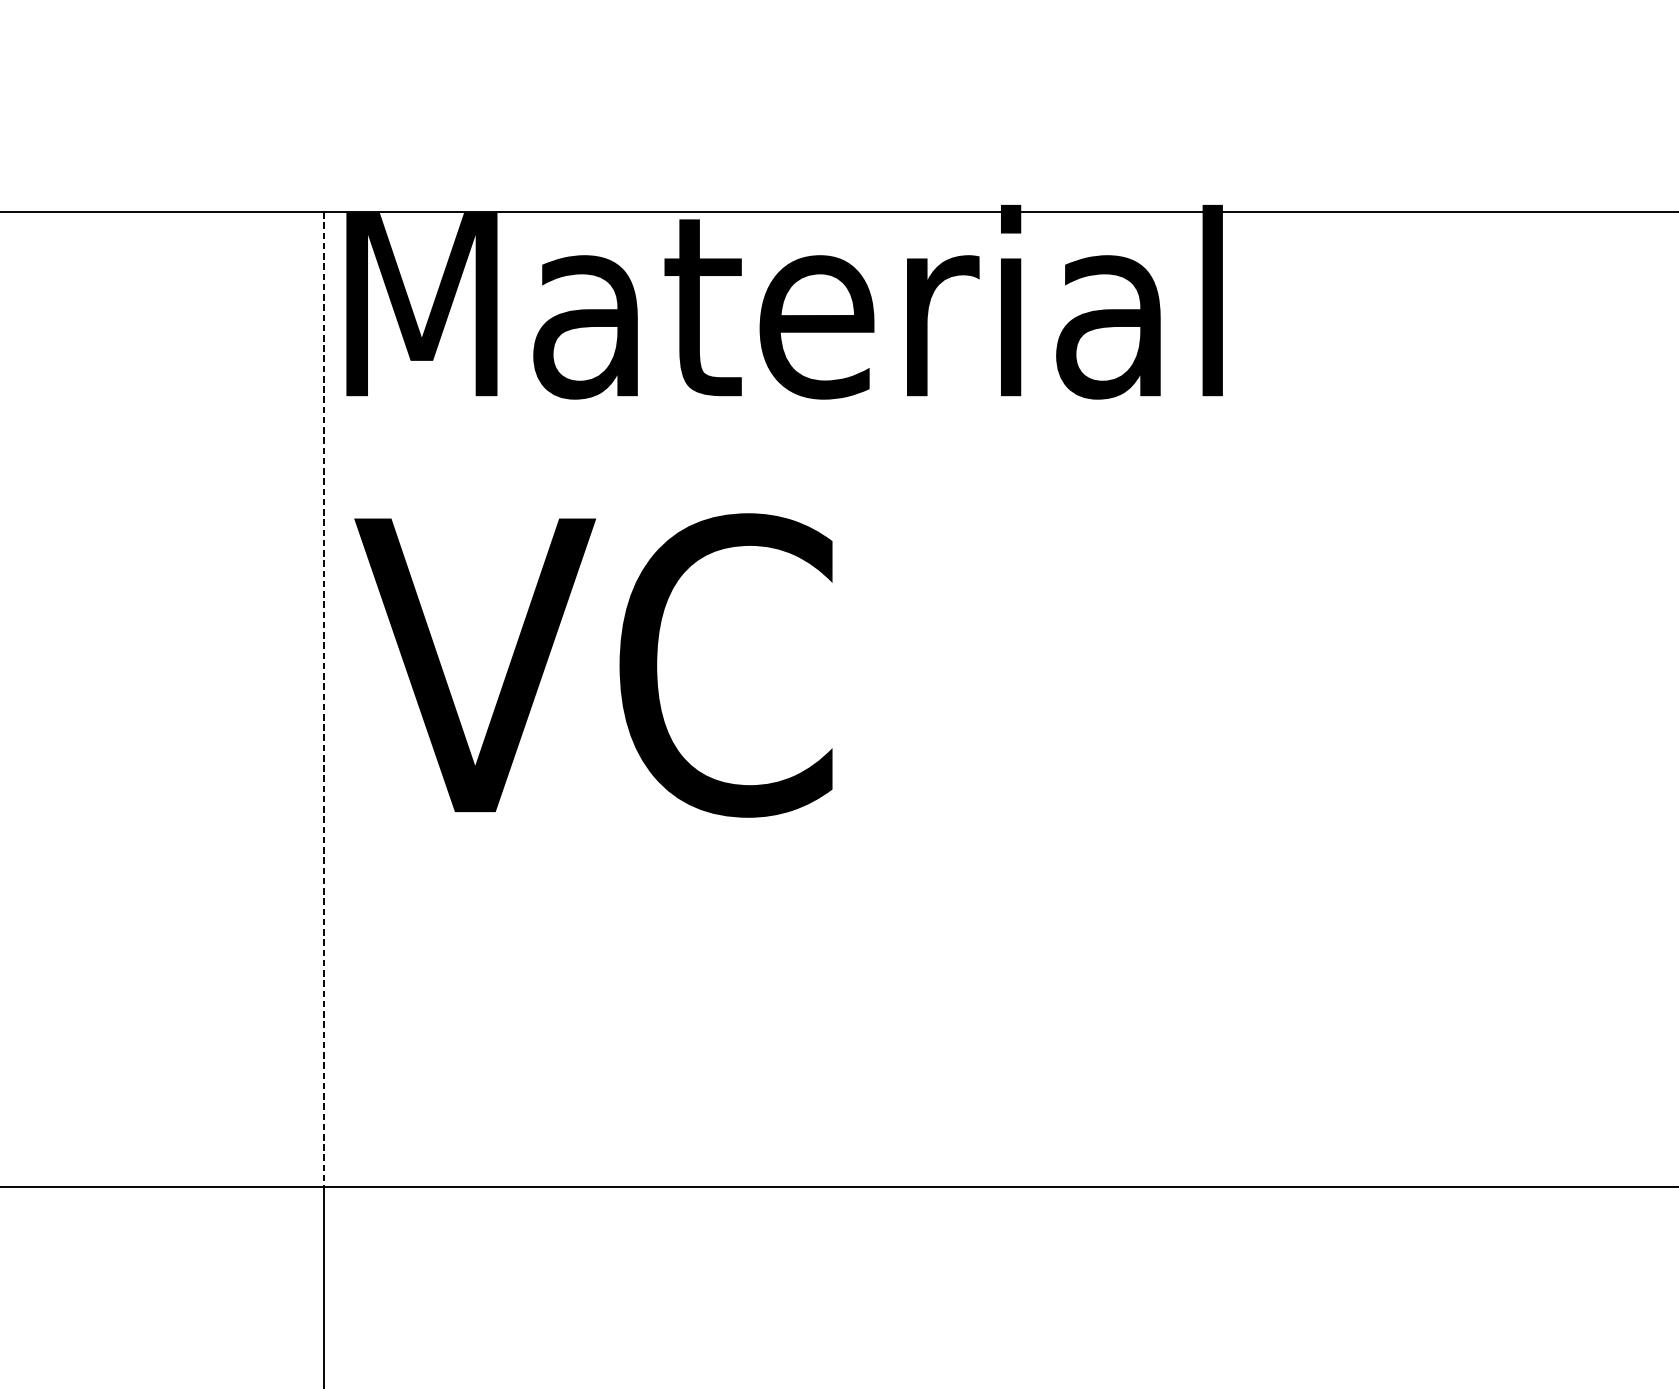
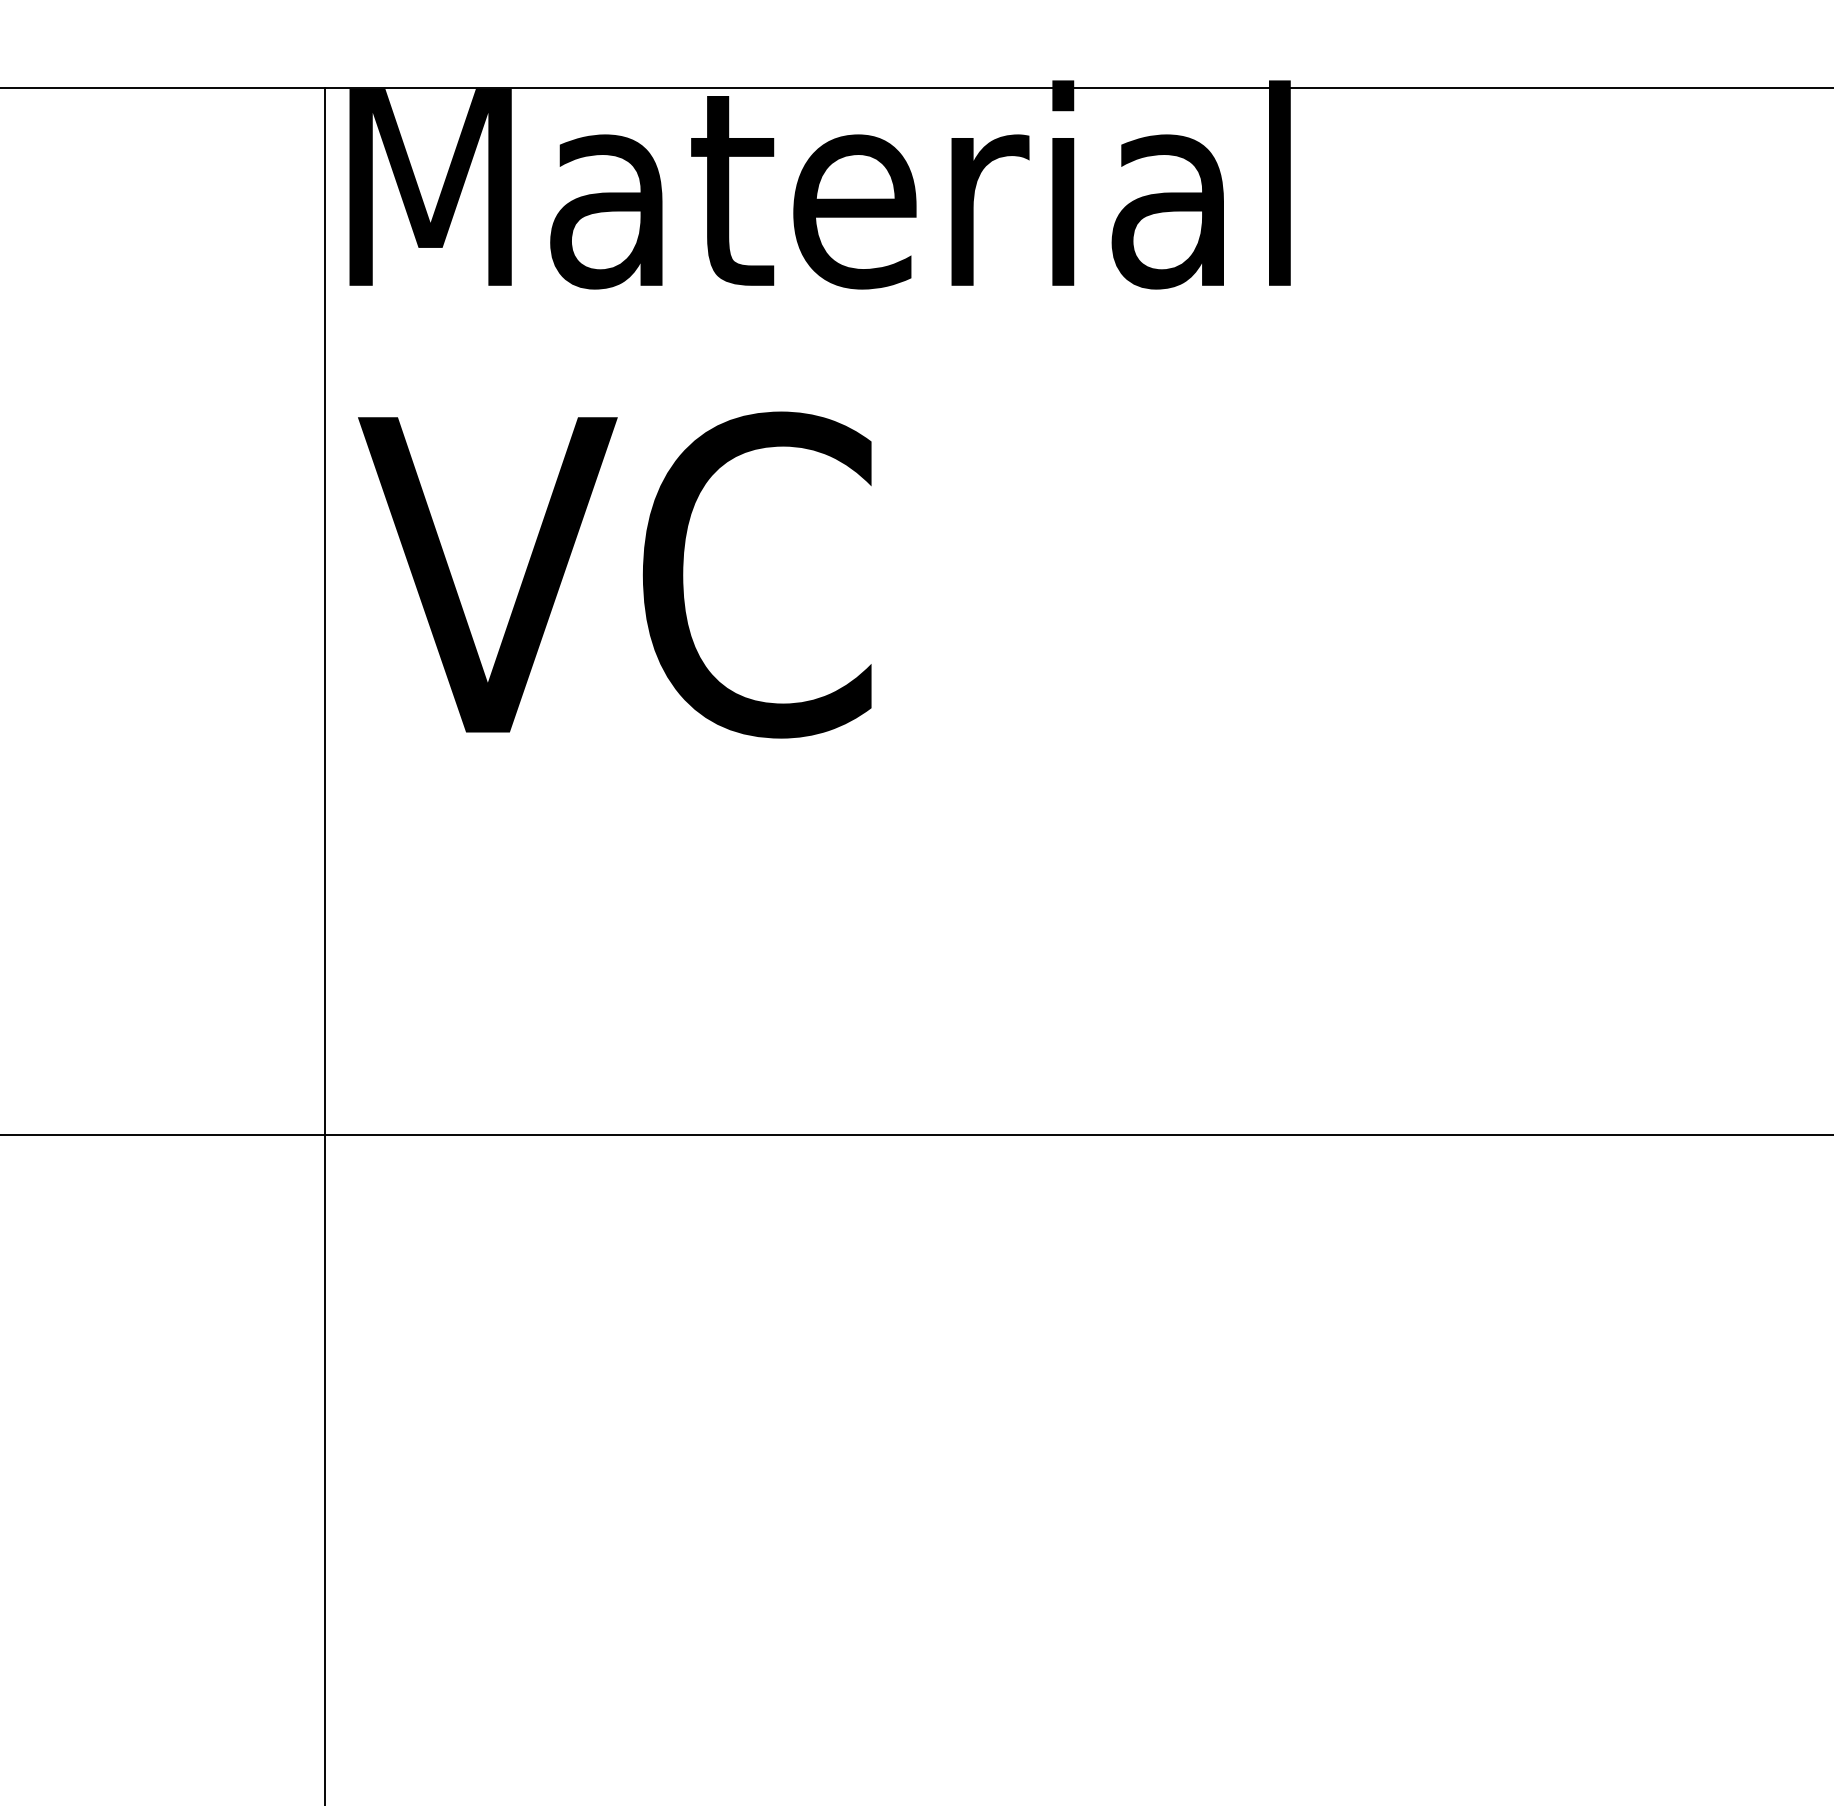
line: (324, 699) -> (325, 611), dashed -> solid

